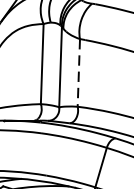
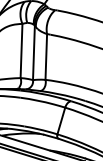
line: (79, 72) -> (46, 56), dashed -> solid

